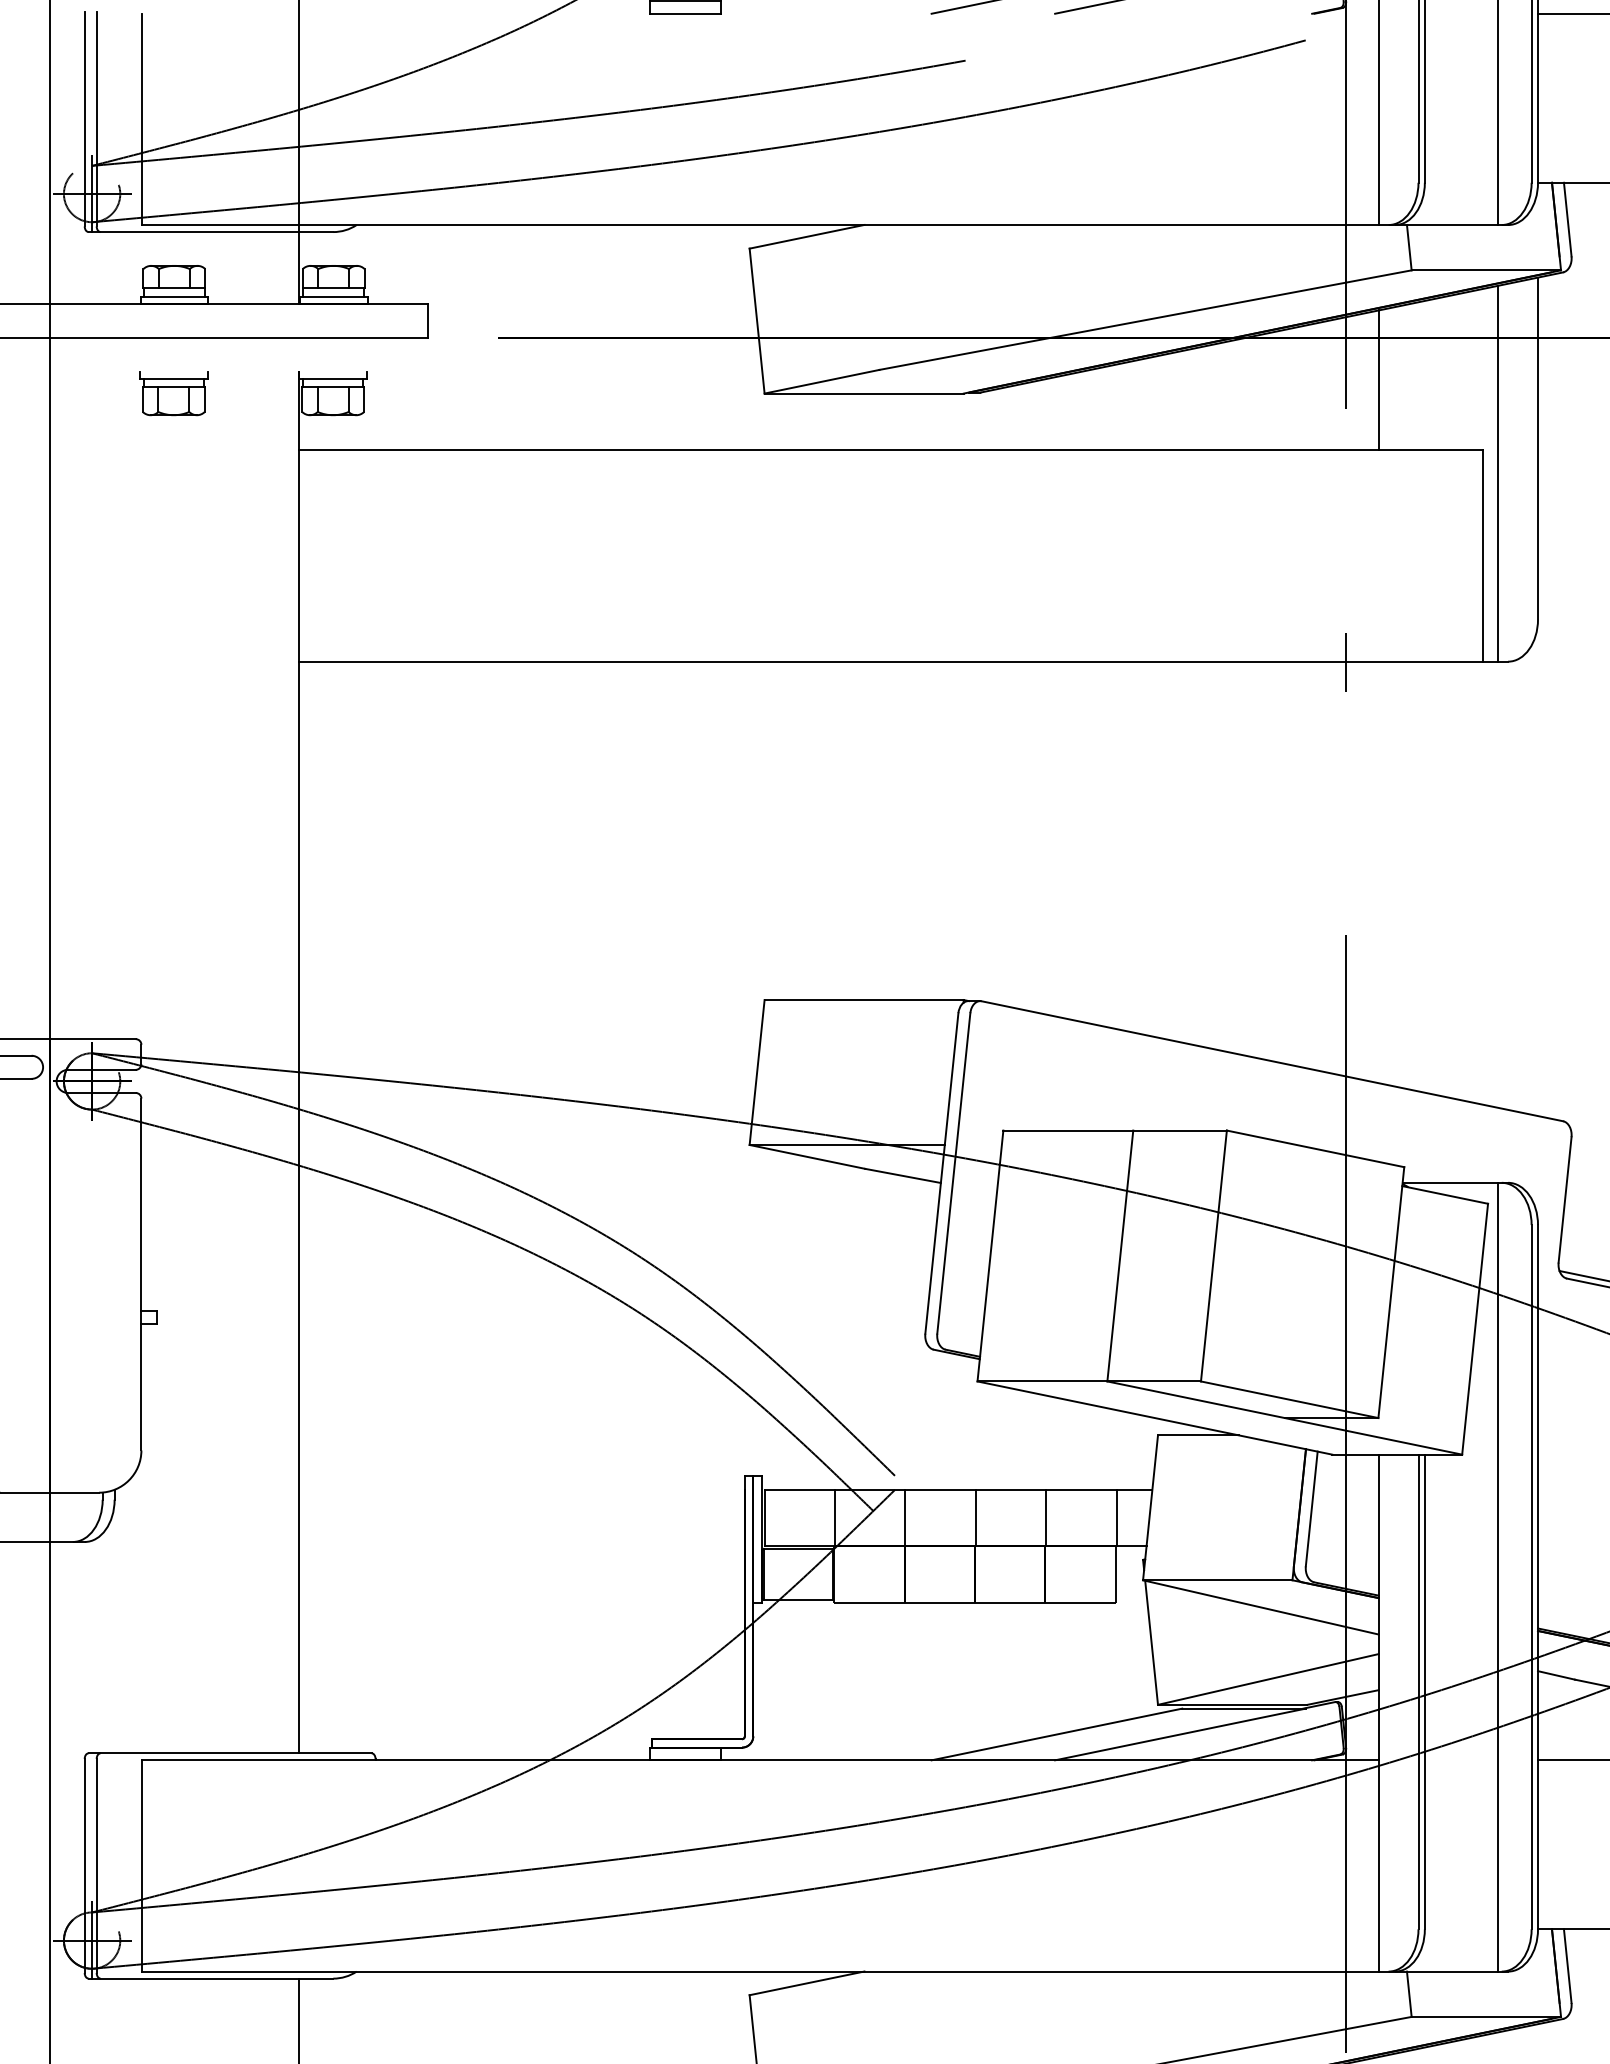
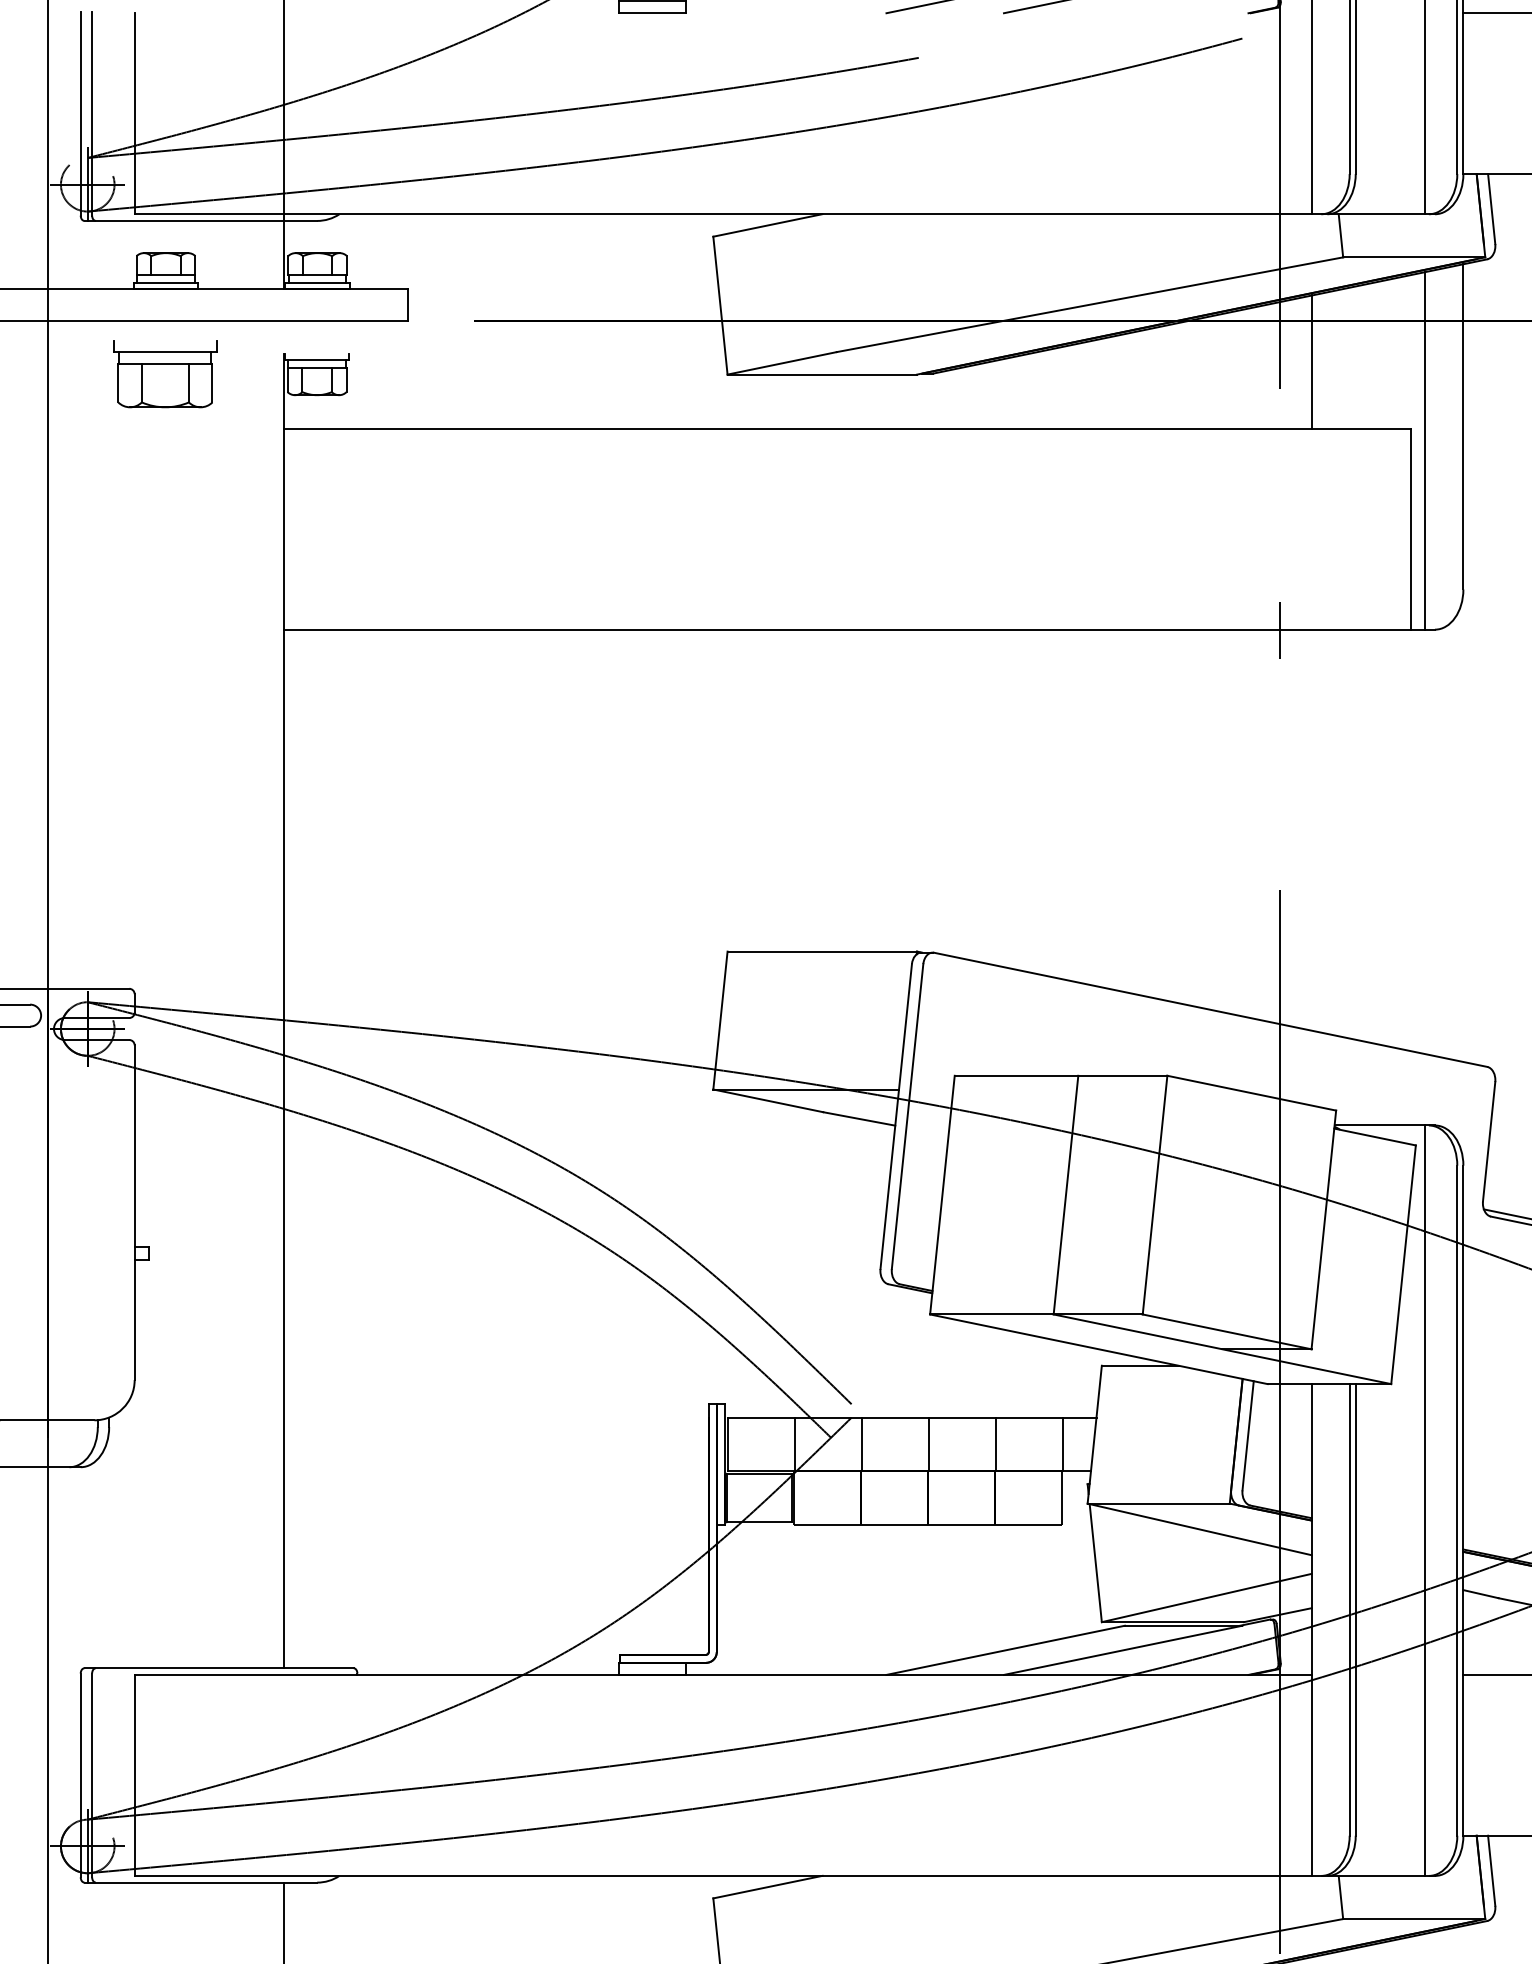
part: (173, 393) -> (165, 374), size x1.6

